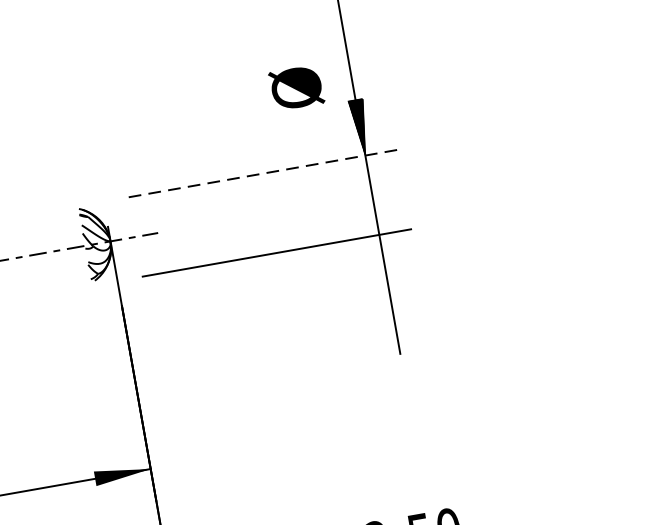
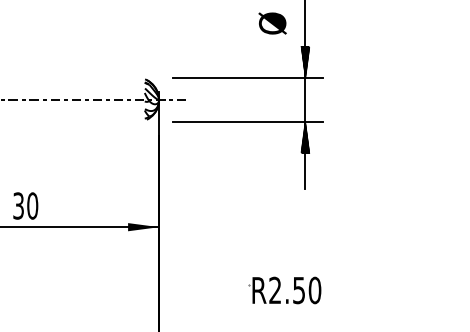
text: (296, 87) -> (272, 23), moved
line: (263, 173) -> (248, 77), dashed -> solid
hatch: (384, 262) -> (305, 137), added

